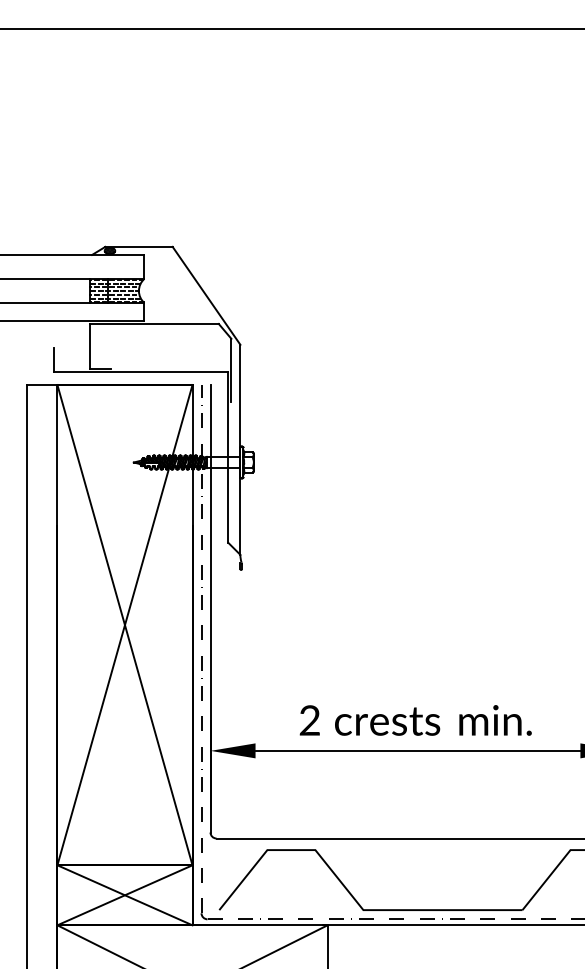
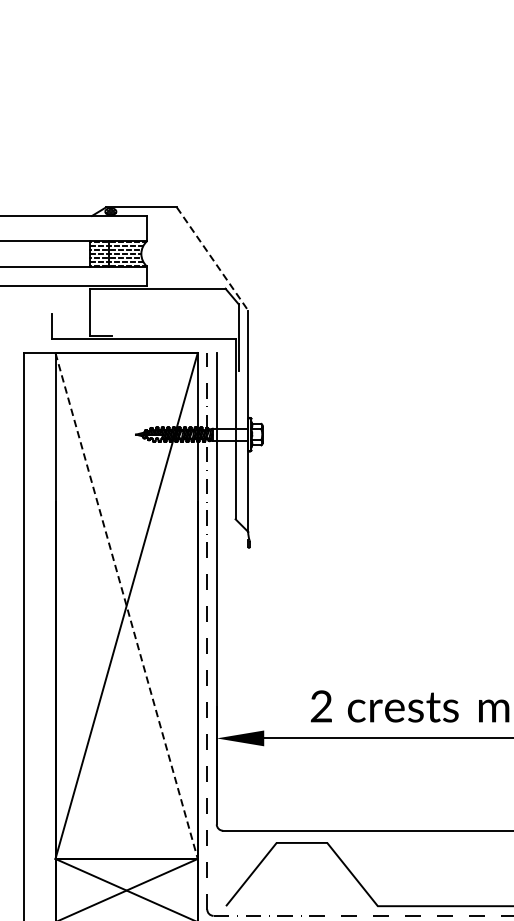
line: (206, 295) -> (212, 258), solid -> dashed
line: (125, 625) -> (127, 606), solid -> dashed

